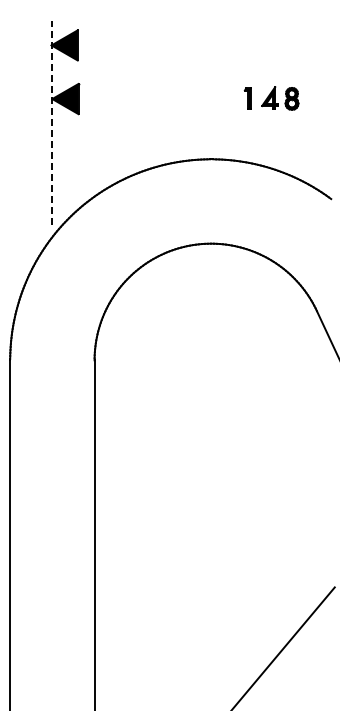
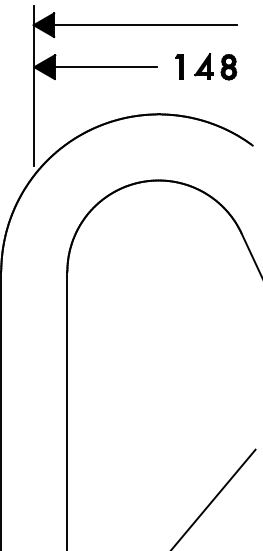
line: (194, 45) -> (145, 25), added
part: (271, 98) -> (205, 66), size x1.43
line: (143, 99) -> (105, 67), added
line: (51, 122) -> (33, 85), dashed -> solid

